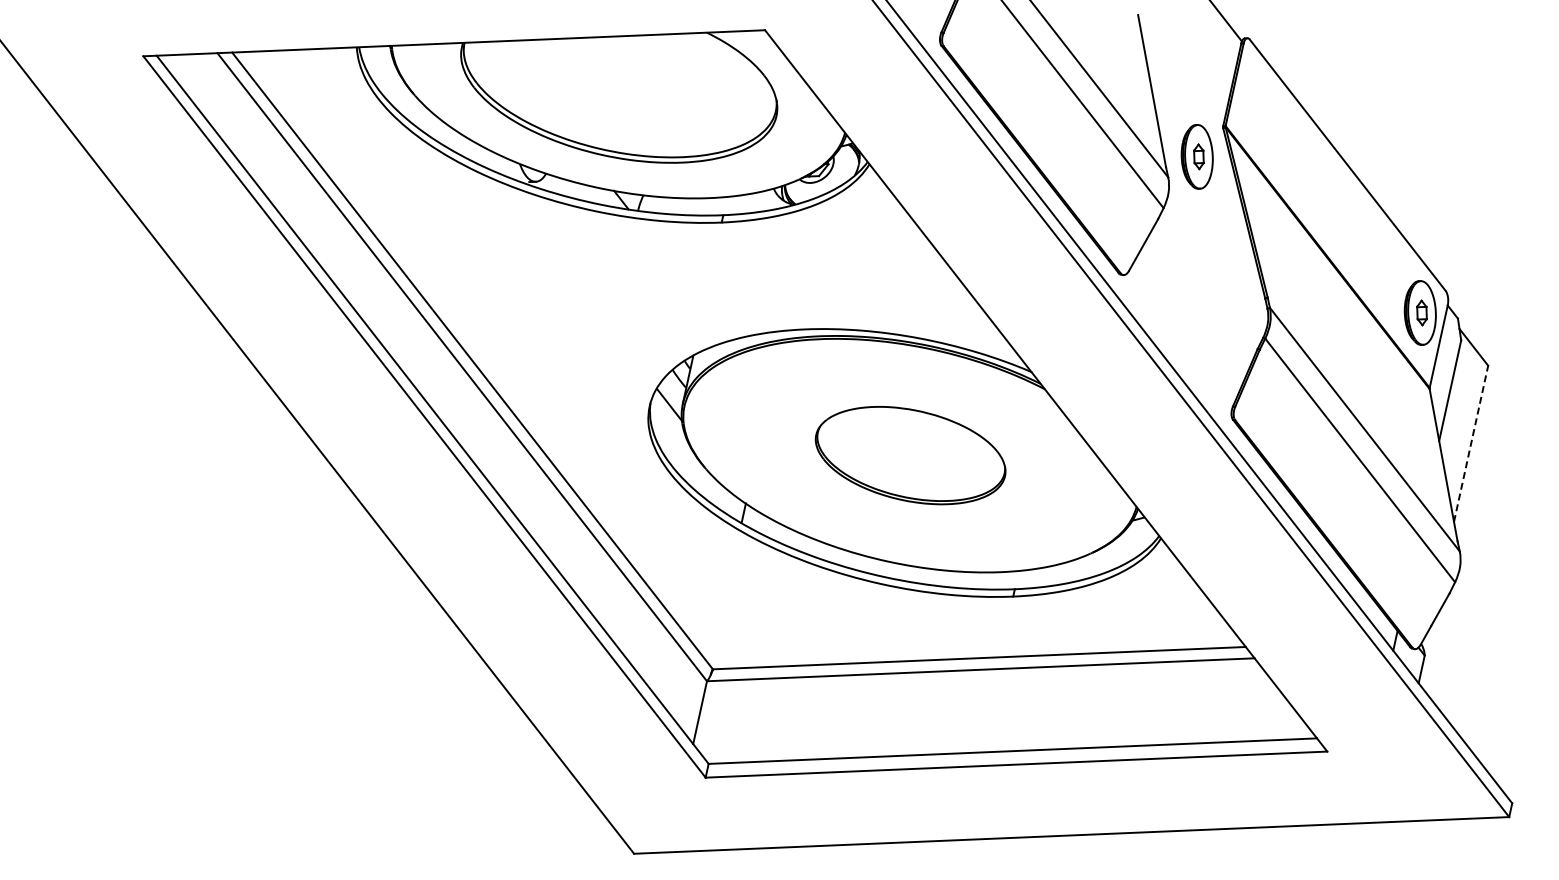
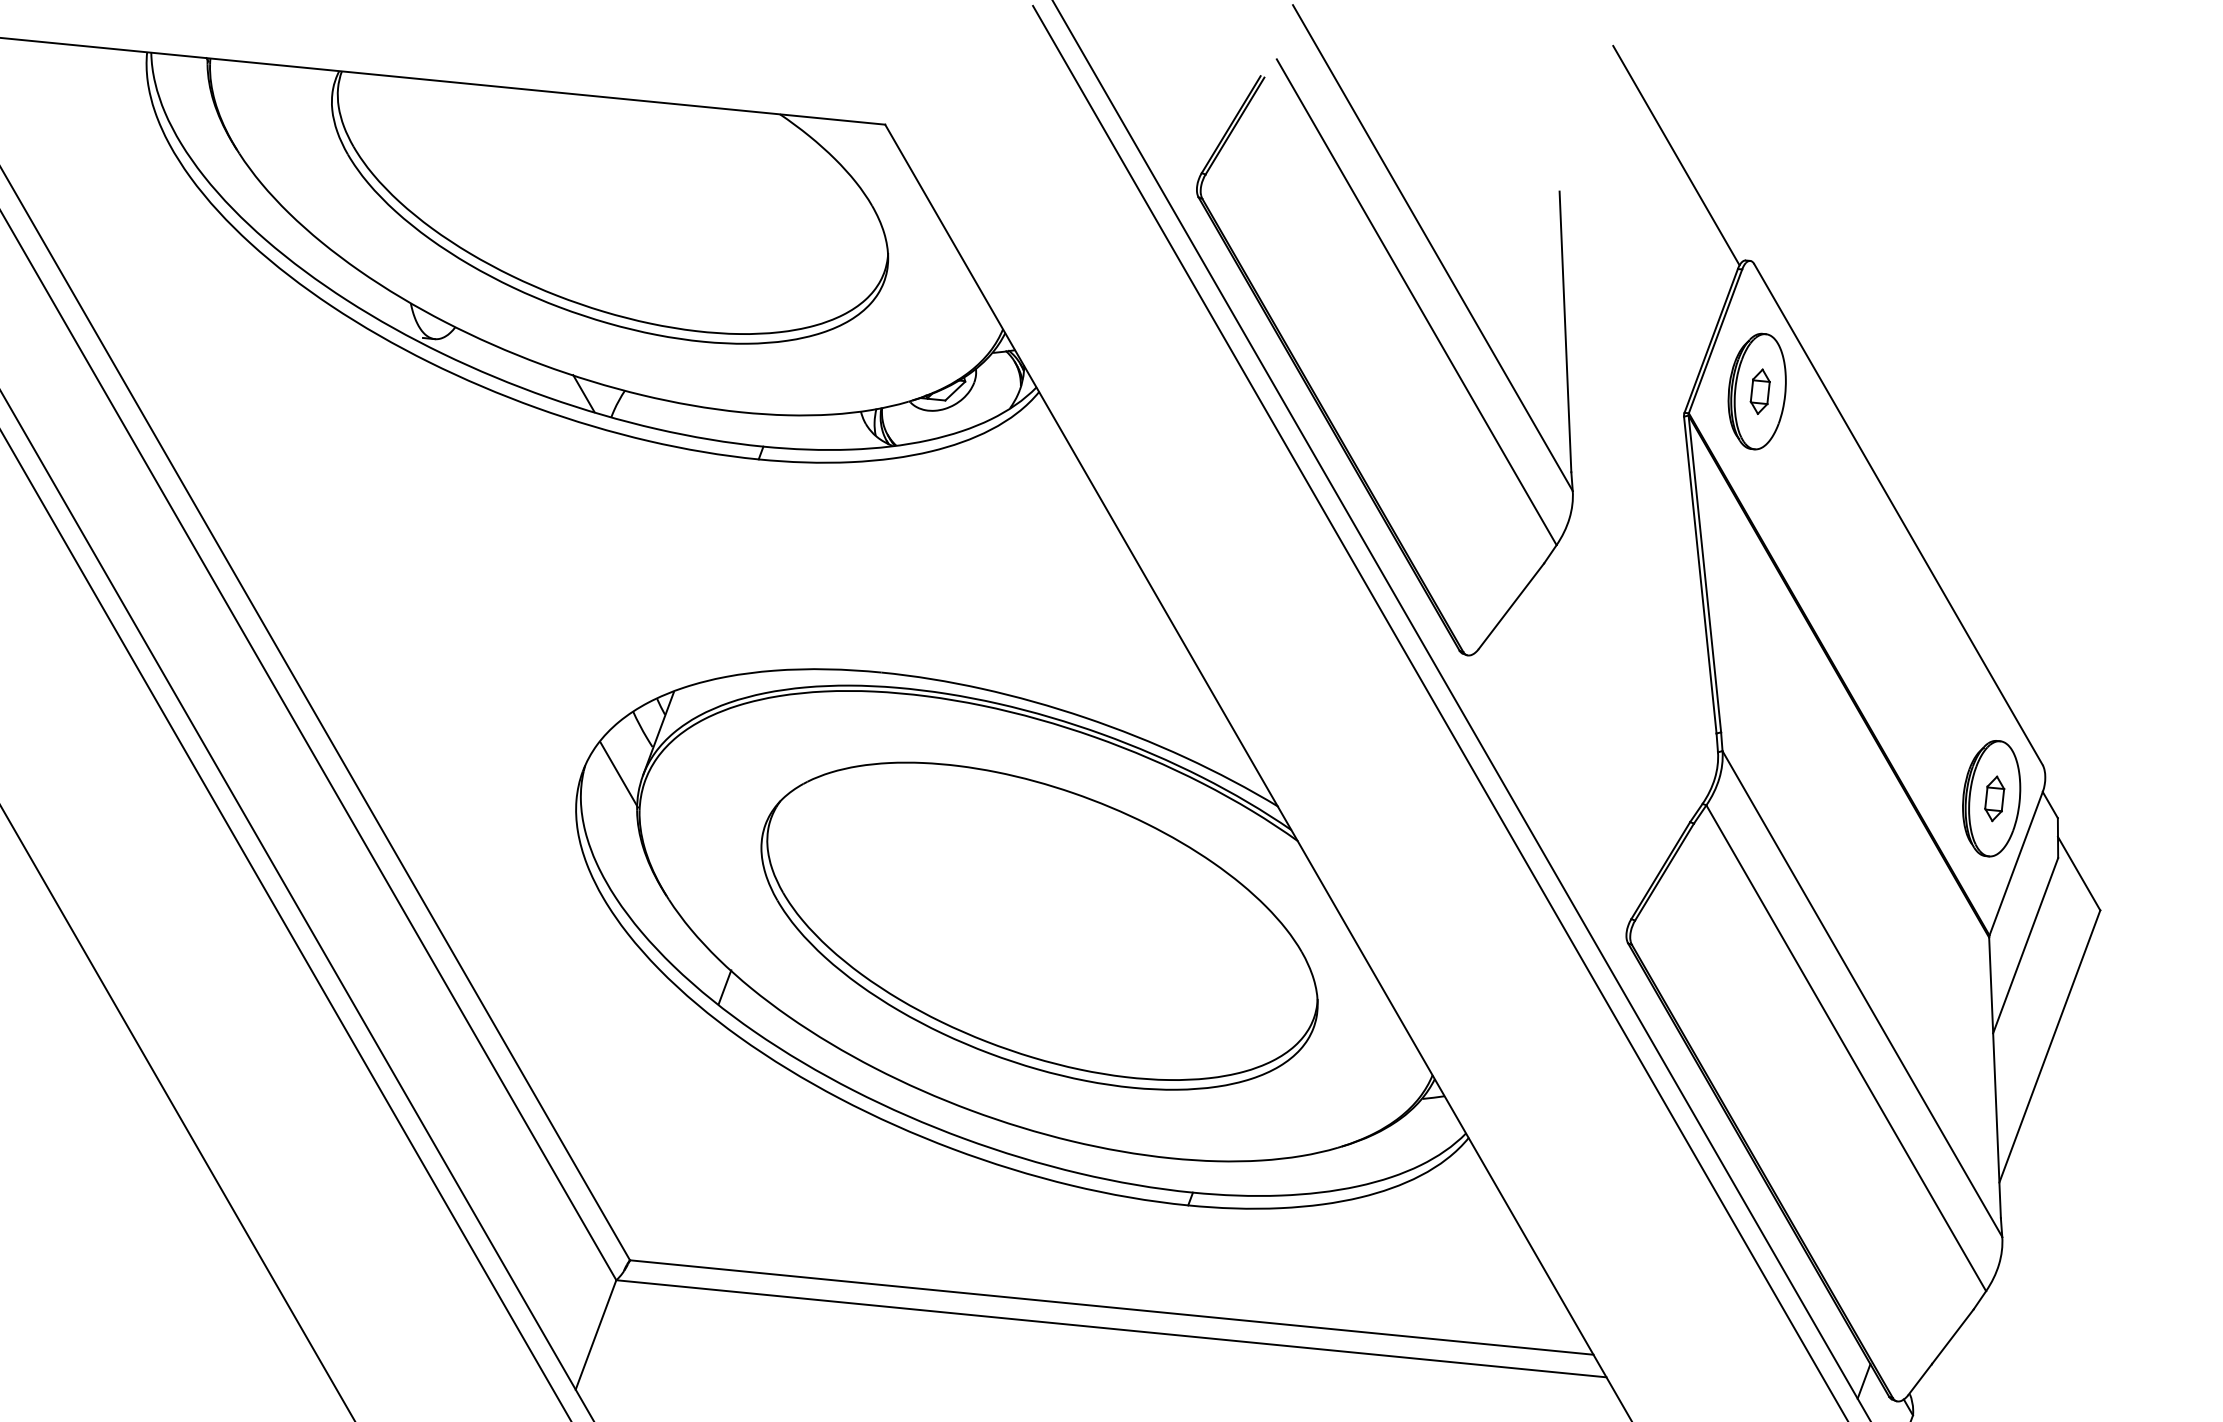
part: (1196, 156) -> (1755, 390), moved
line: (1471, 443) -> (2050, 1045), dashed -> solid
part: (910, 455) -> (1039, 925), size x1.67

